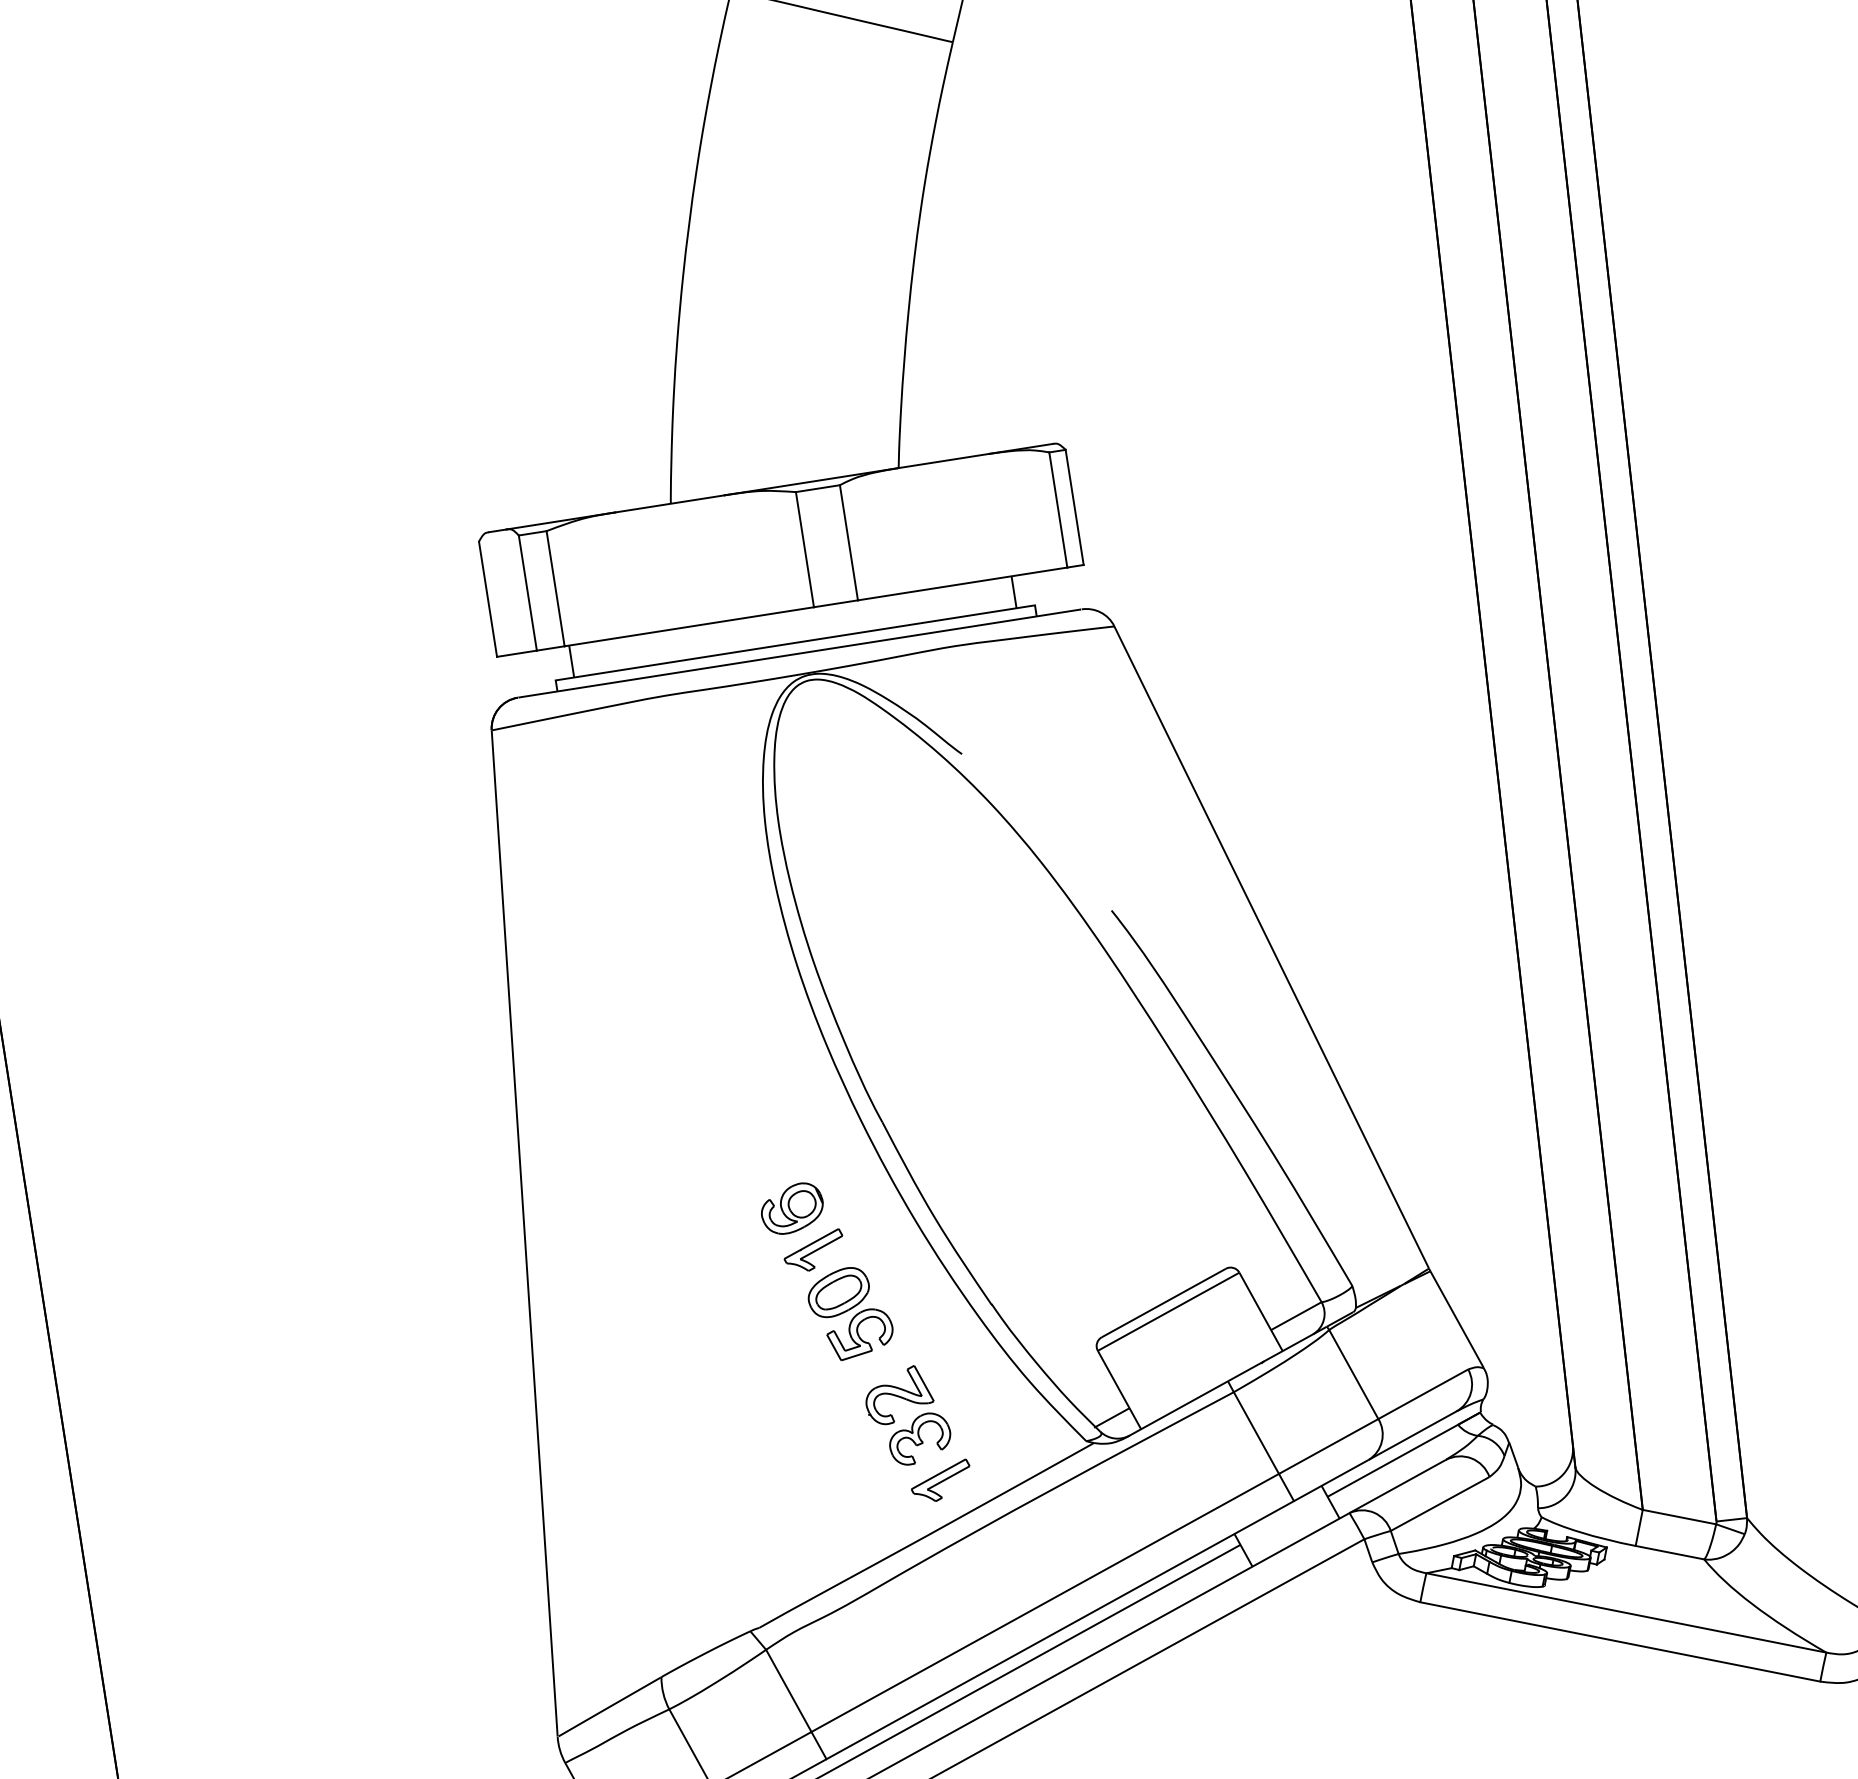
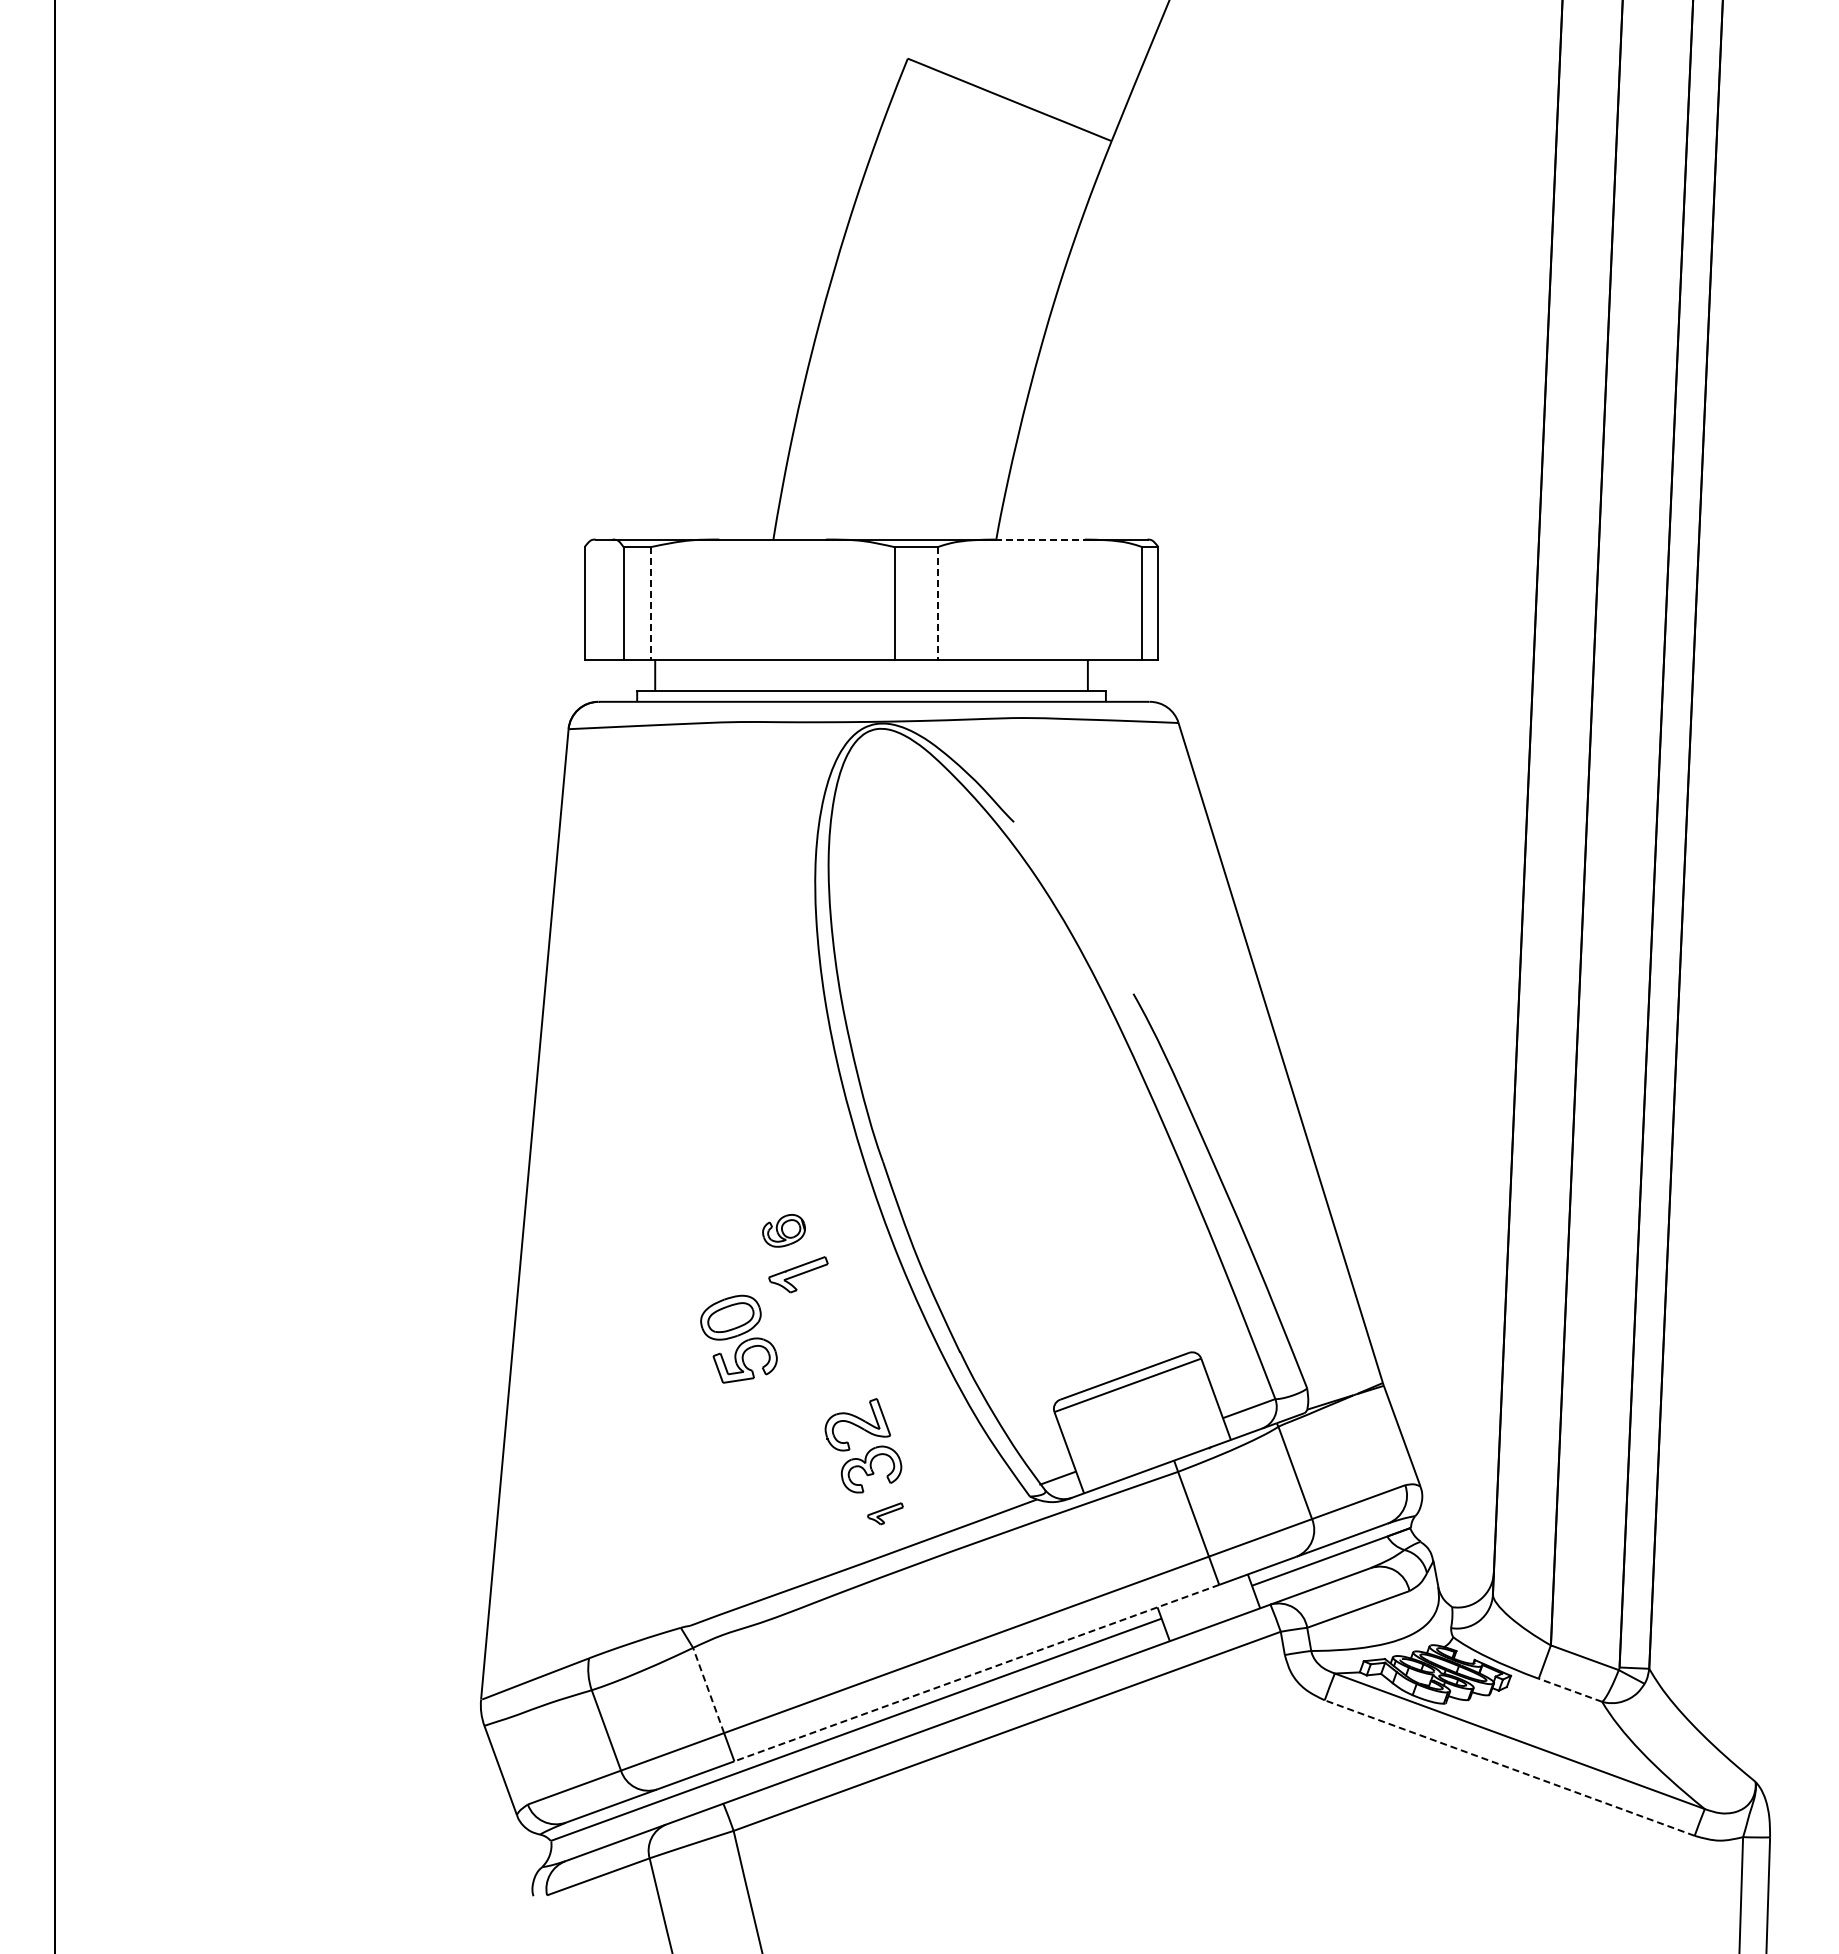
line: (943, 460) -> (1040, 539), solid -> dashed
line: (848, 542) -> (937, 603), solid -> dashed
line: (555, 588) -> (650, 603), solid -> dashed
part: (791, 1208) -> (783, 1230), size x0.7
part: (849, 1312) -> (738, 1338), moved
part: (941, 1481) -> (885, 1513), size x0.6
line: (1670, 1552) -> (1570, 1690), solid -> dashed
line: (1059, 1630) -> (976, 1673), solid -> dashed
line: (1619, 1641) -> (1509, 1767), solid -> dashed
line: (788, 1690) -> (708, 1690), solid -> dashed

